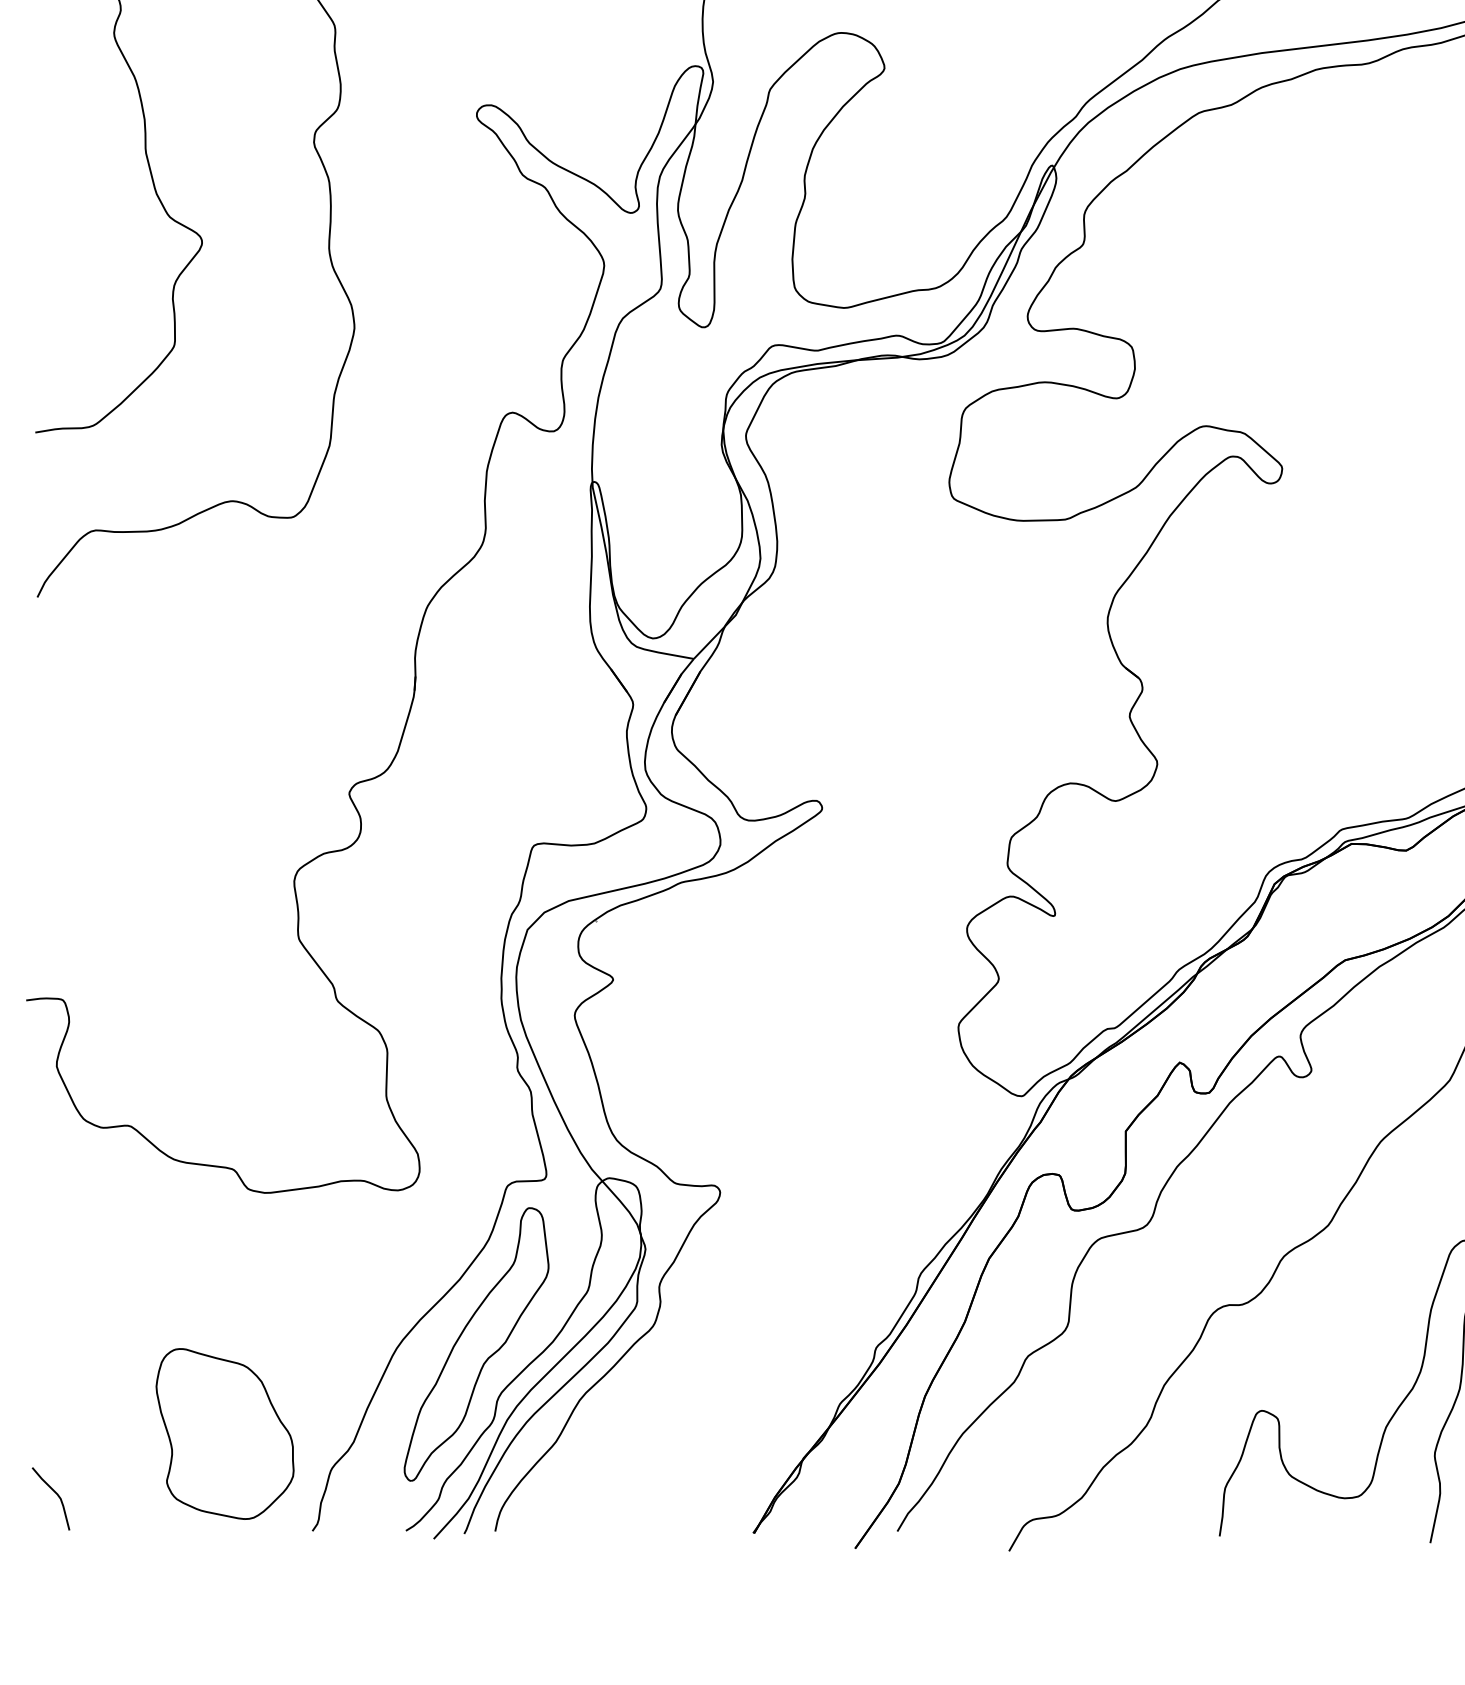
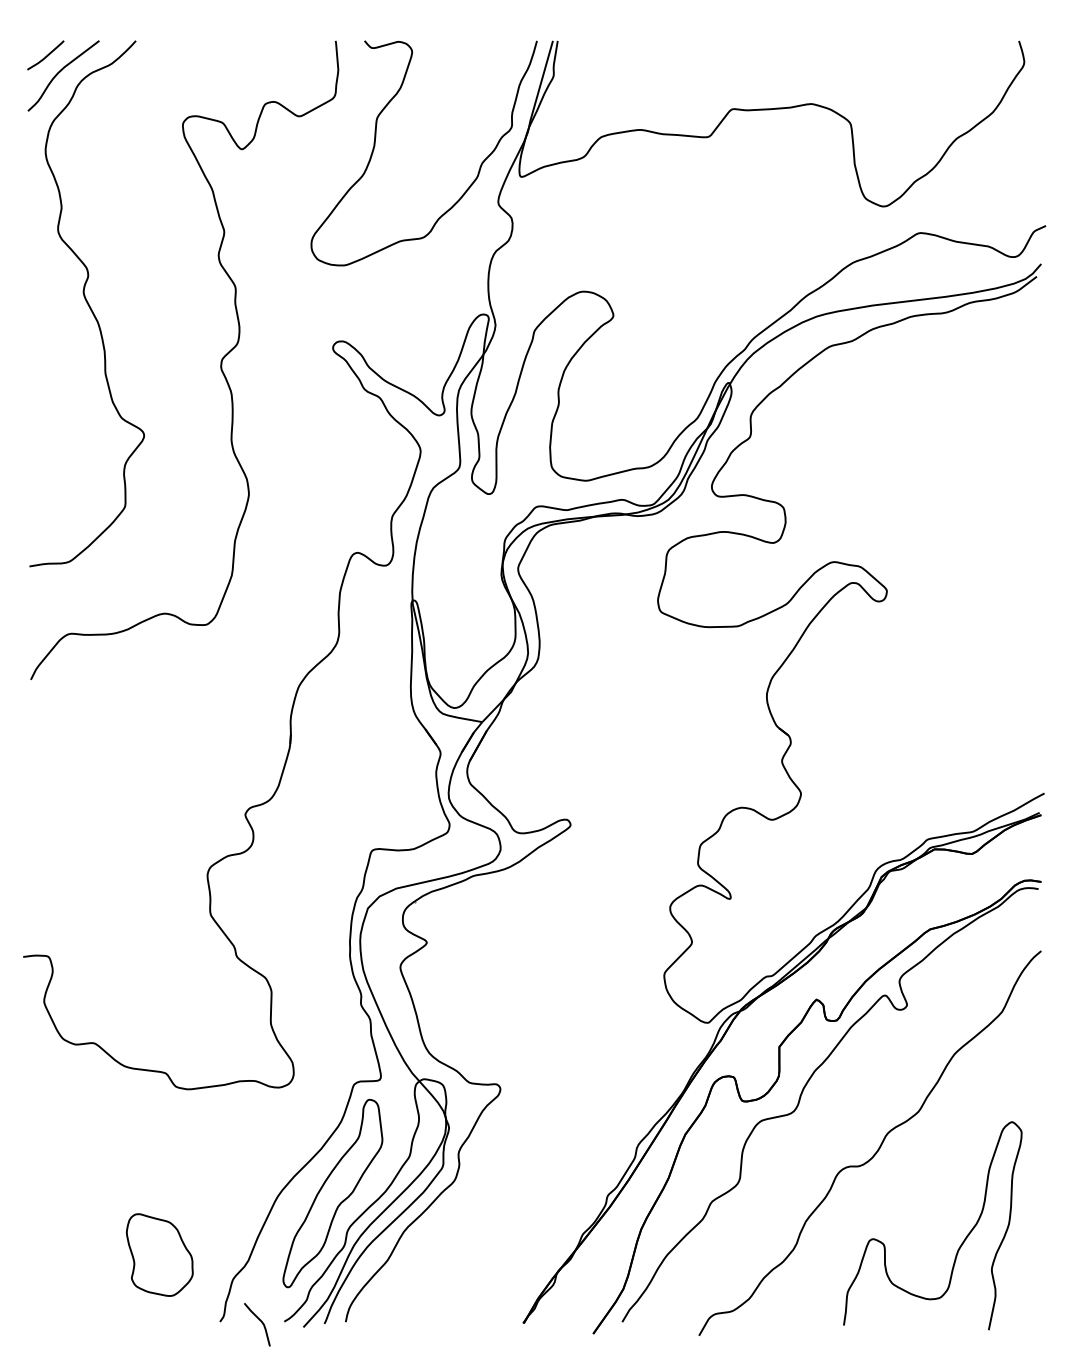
part: (224, 1433) -> (159, 1254), size x0.7
curve: (57, 1497) -> (261, 1323), moved

